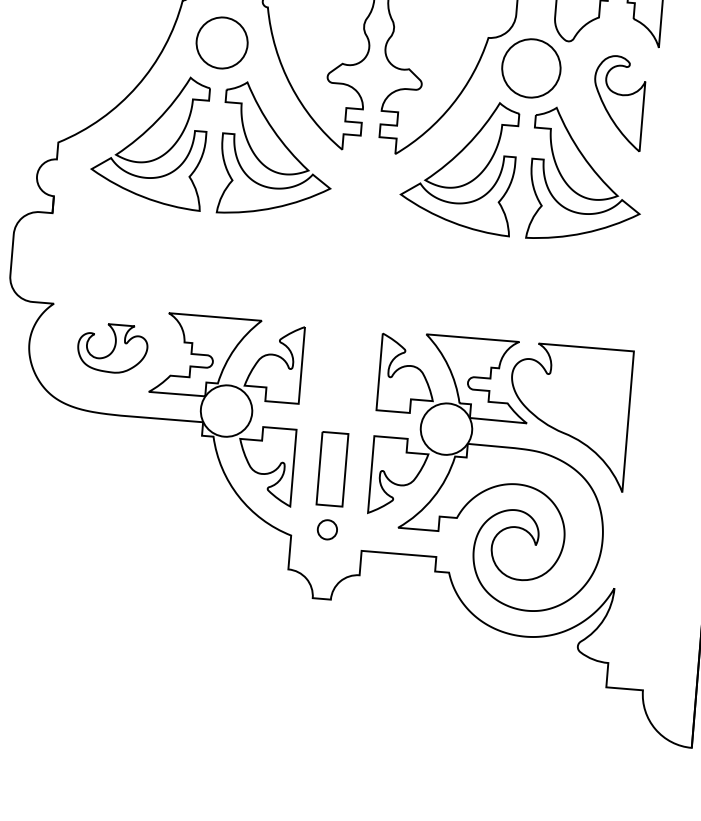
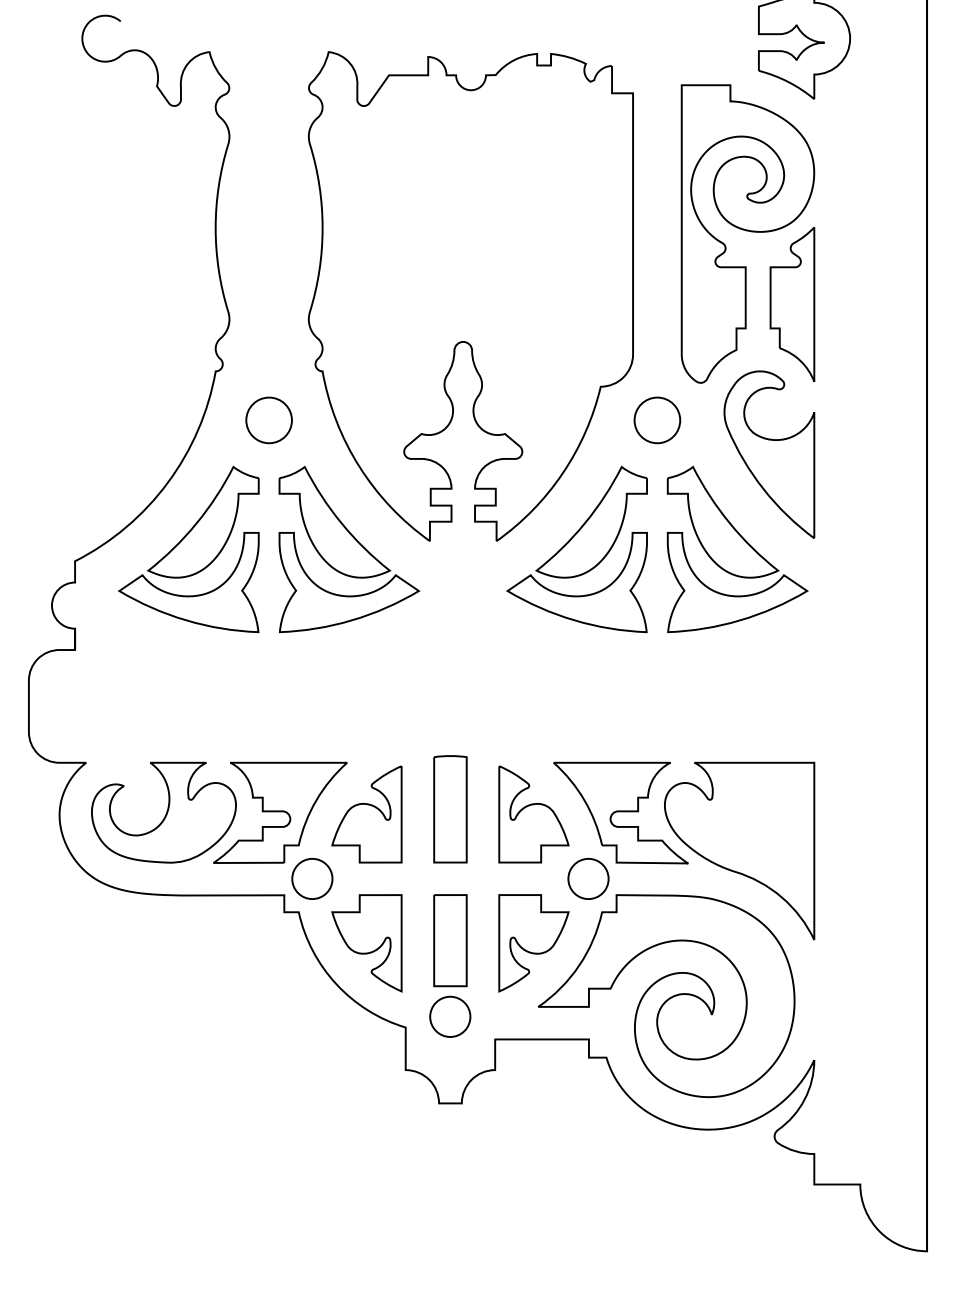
circle: (221, 43) -> (268, 420), size x0.71
circle: (531, 68) -> (657, 420), size x0.62
part: (618, 102) -> (769, 454), size x1.43
part: (112, 348) -> (163, 812), size x1.67
part: (341, 364) -> (450, 809), added
circle: (226, 410) -> (312, 878), size x0.62
circle: (446, 428) -> (588, 878), size x0.62
circle: (327, 529) -> (450, 1016), size x1.67

